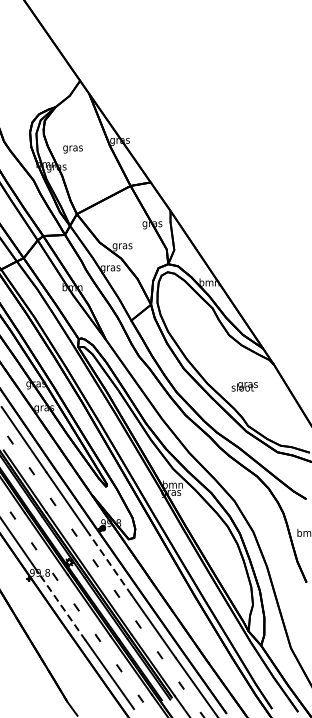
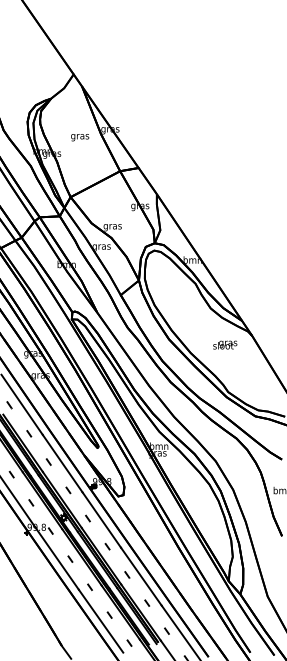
text: (73, 149) -> (80, 137), moved
text: (245, 386) -> (225, 344), moved
line: (110, 565) -> (101, 520), dashed -> solid
line: (61, 606) -> (56, 558), dashed -> solid

